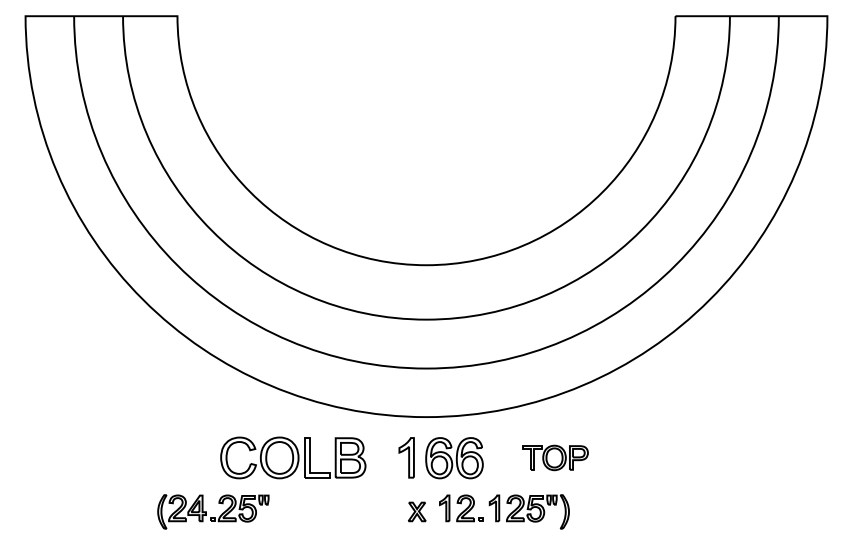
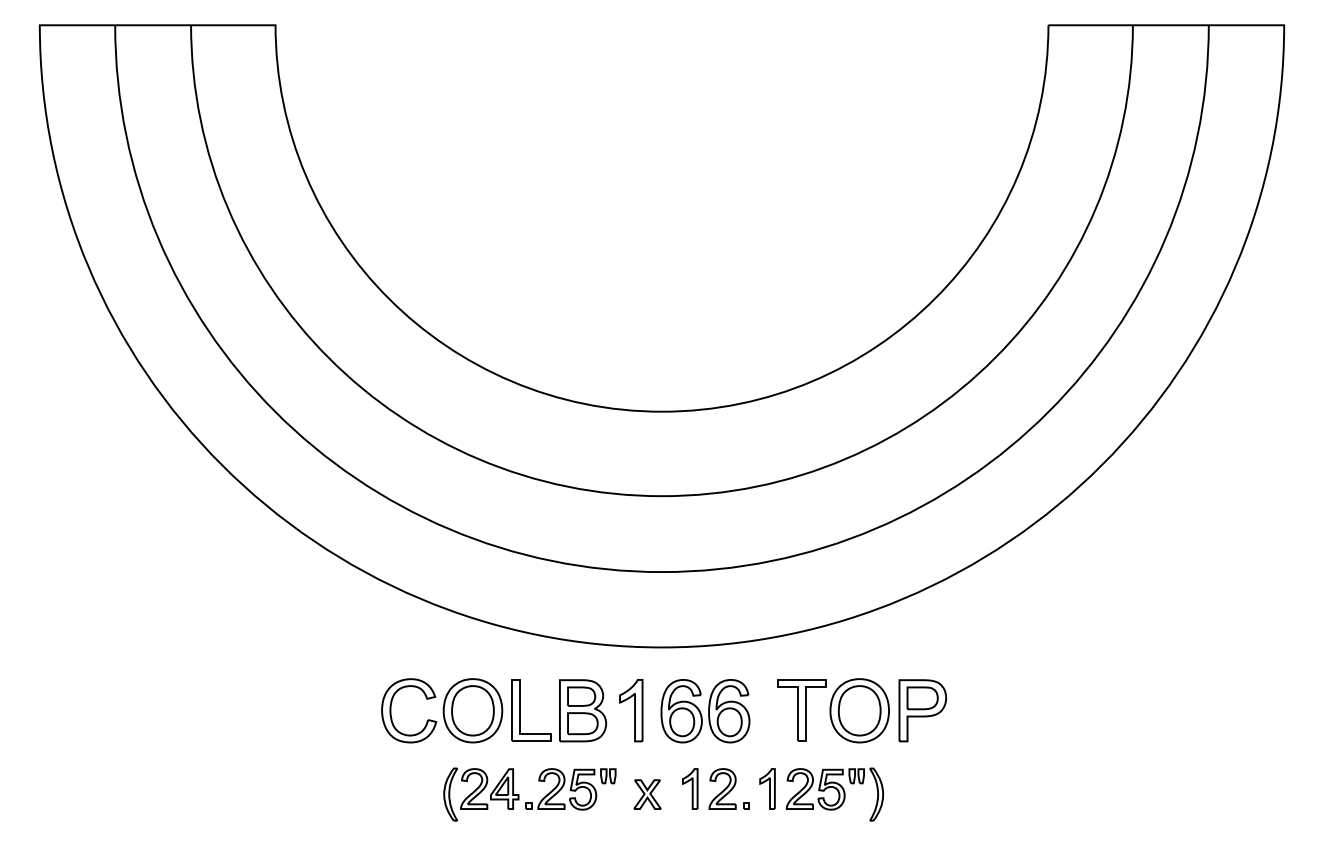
part: (293, 457) -> (494, 710), moved
part: (555, 457) -> (862, 710), size x1.67
part: (213, 511) -> (530, 793), moved

